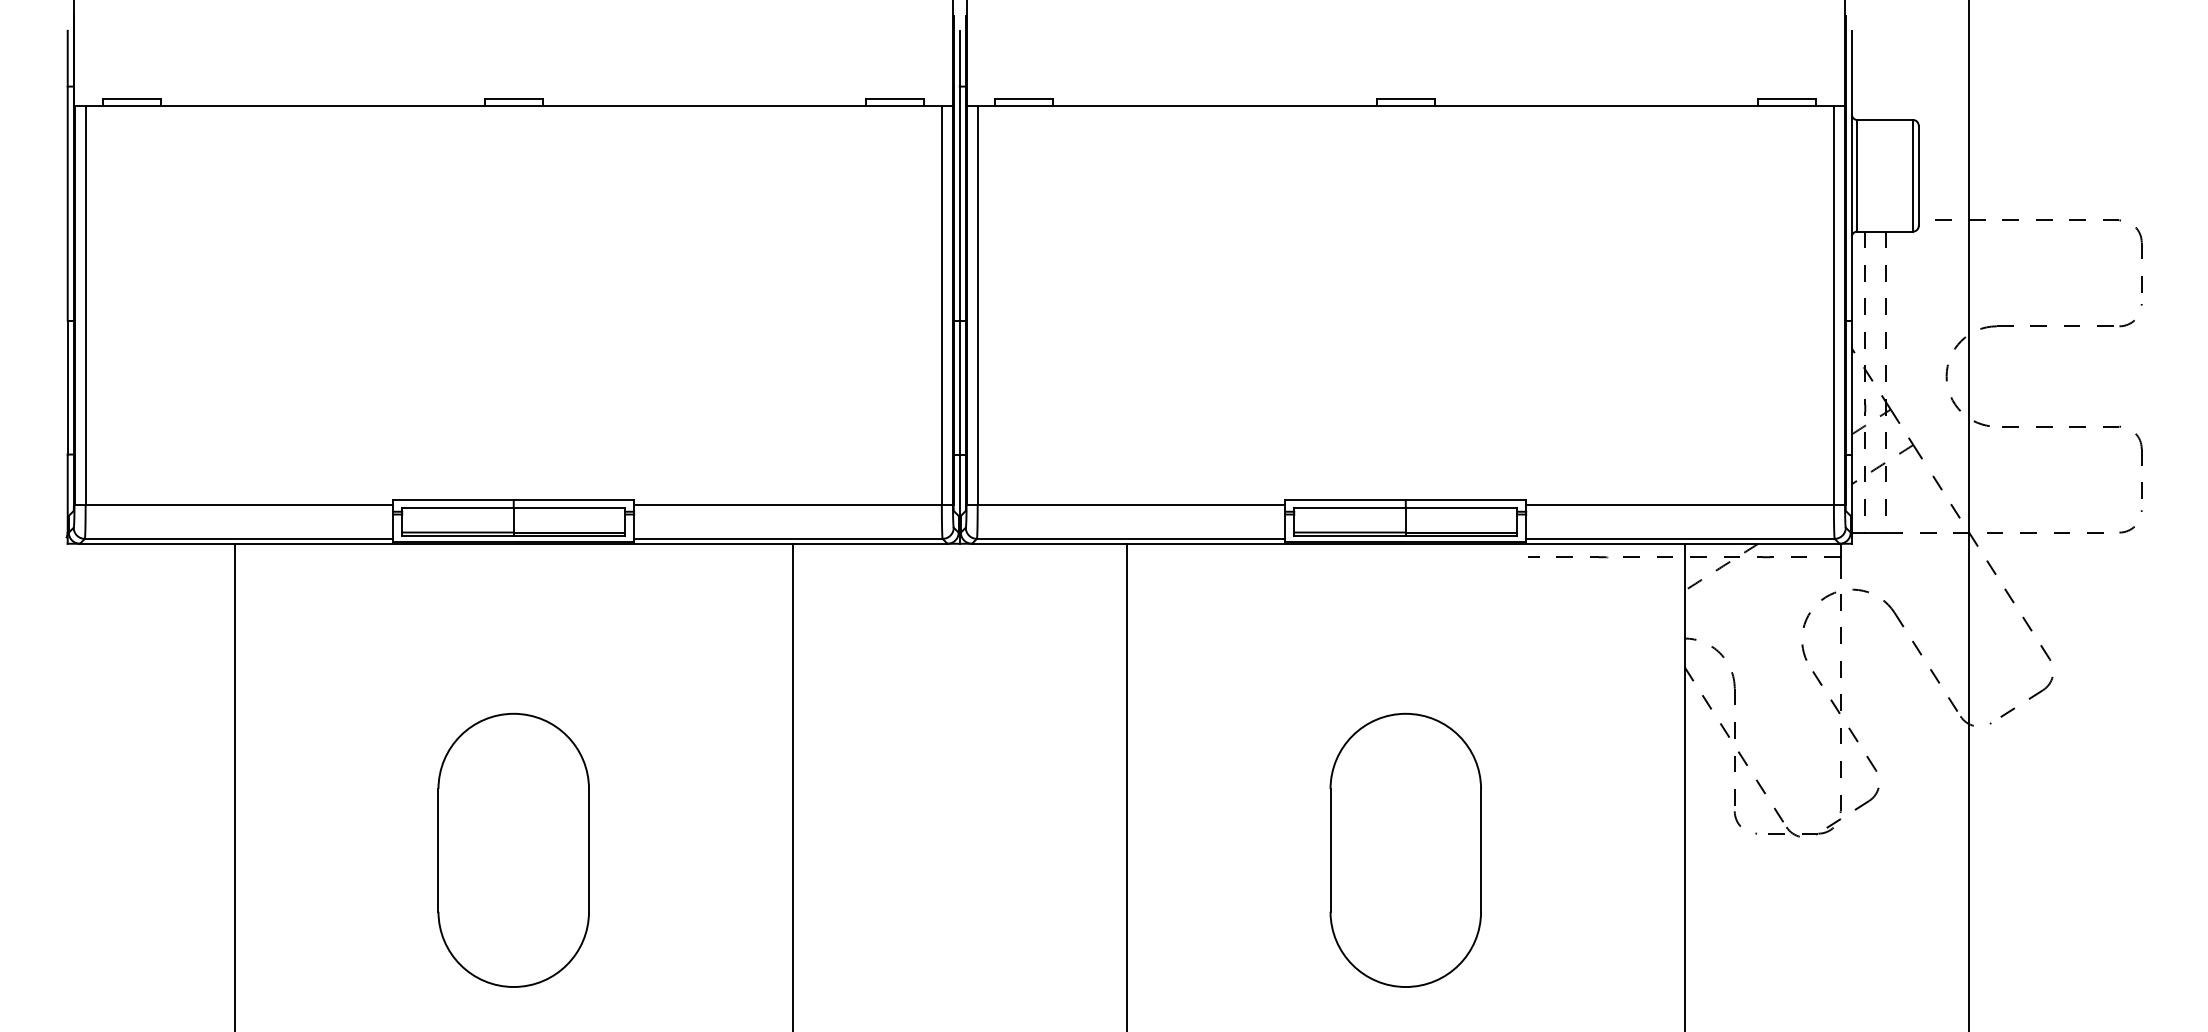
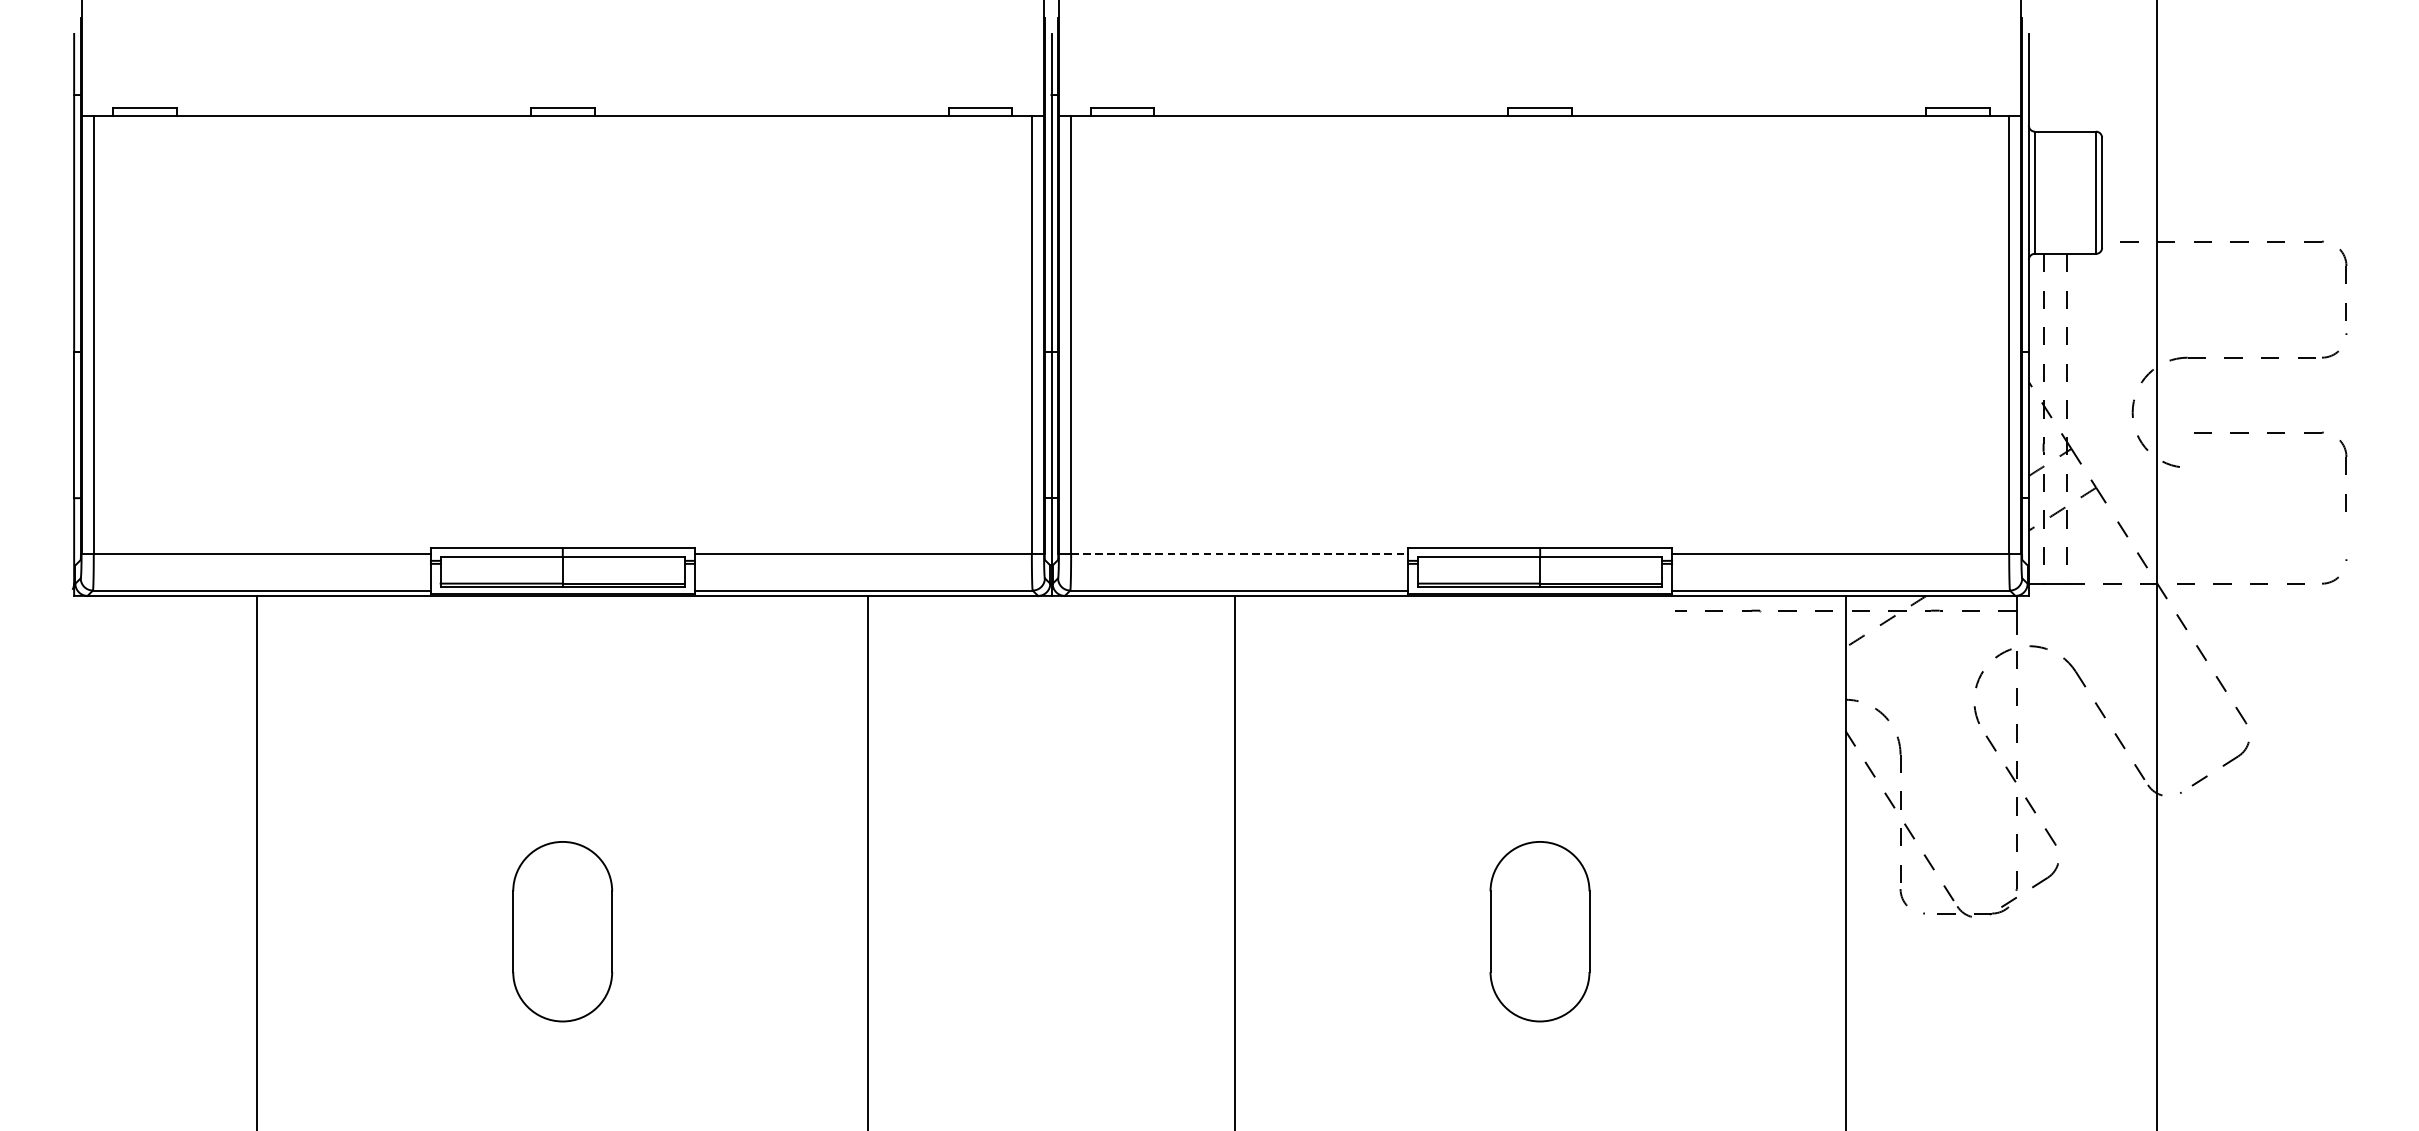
part: (2072, 427) -> (2270, 433), moved
line: (1131, 505) -> (1239, 553), solid -> dashed
part: (513, 849) -> (562, 930), size x0.6
part: (1405, 849) -> (1539, 930), size x0.6

